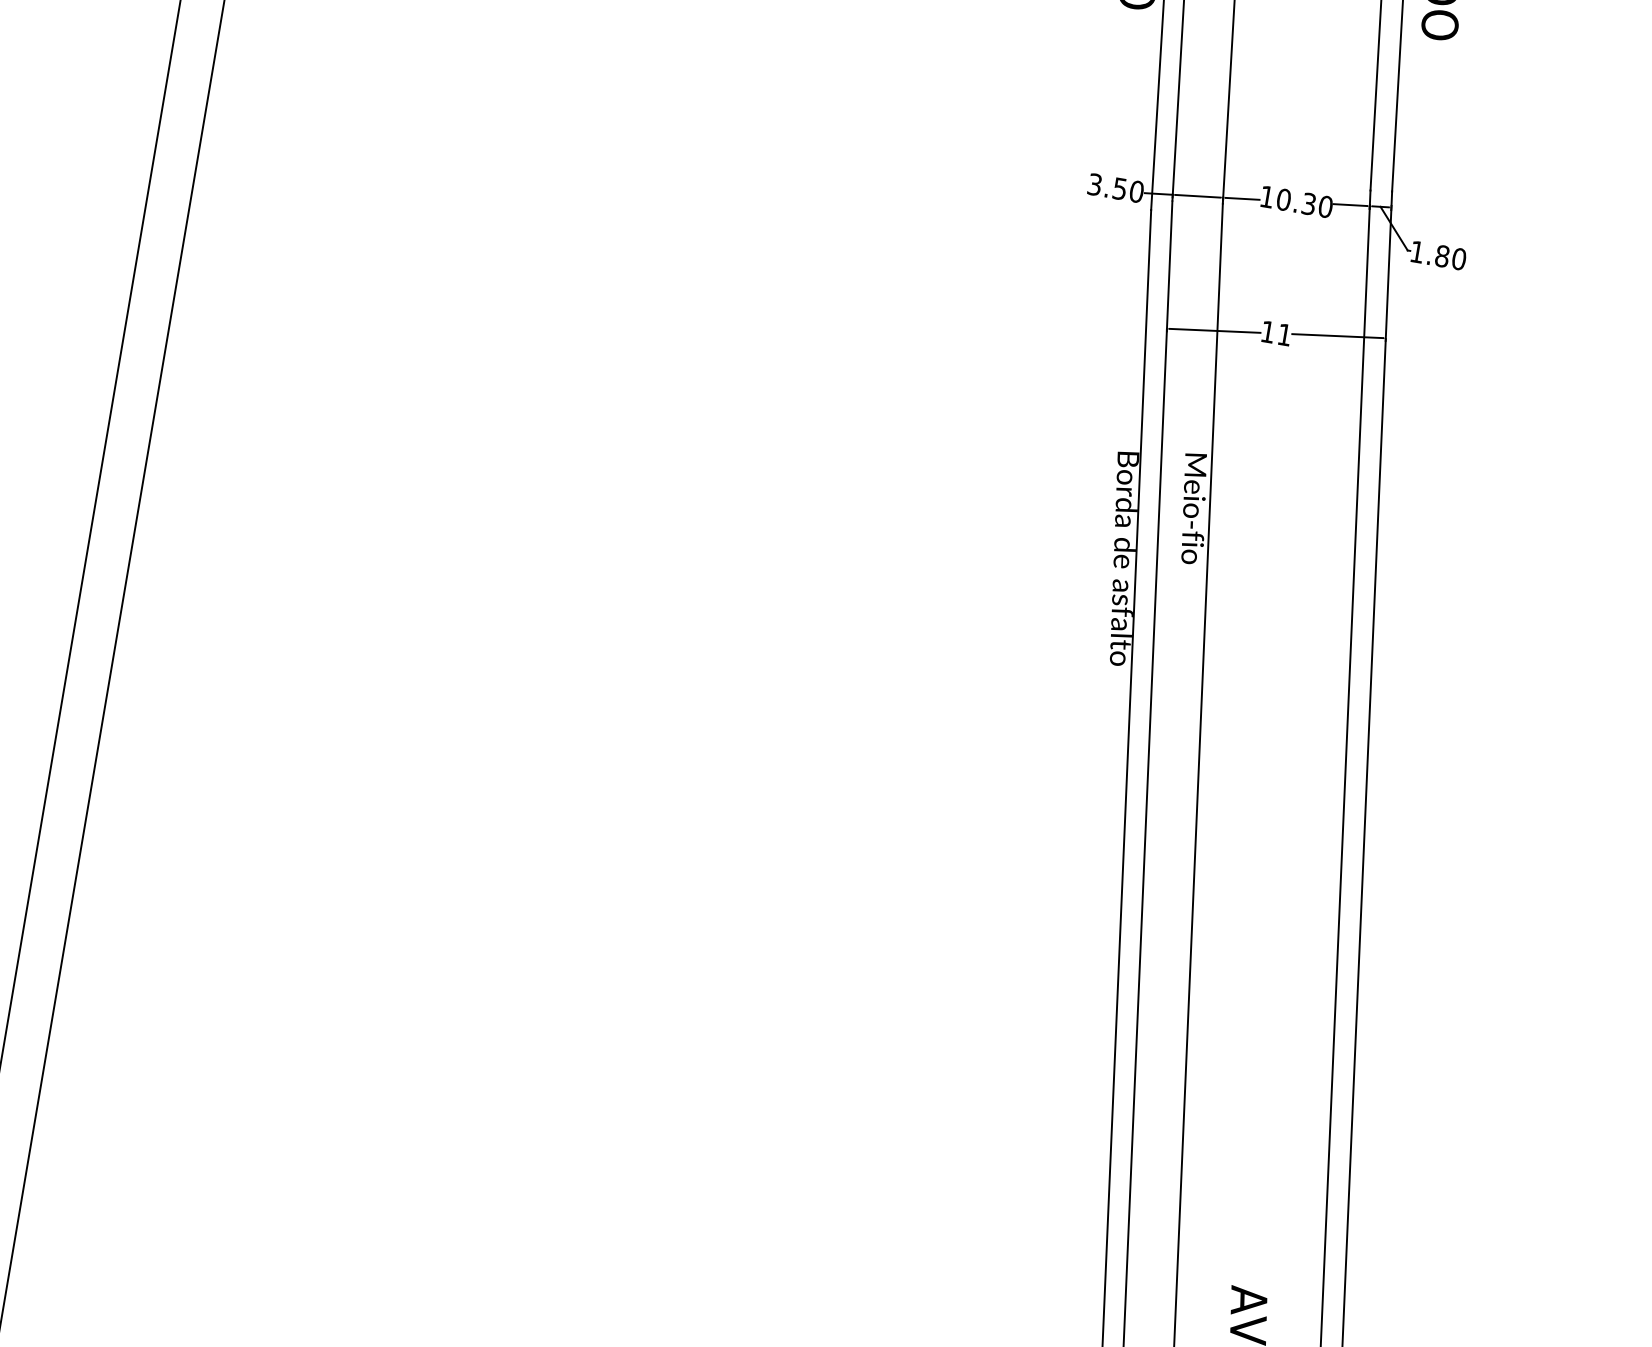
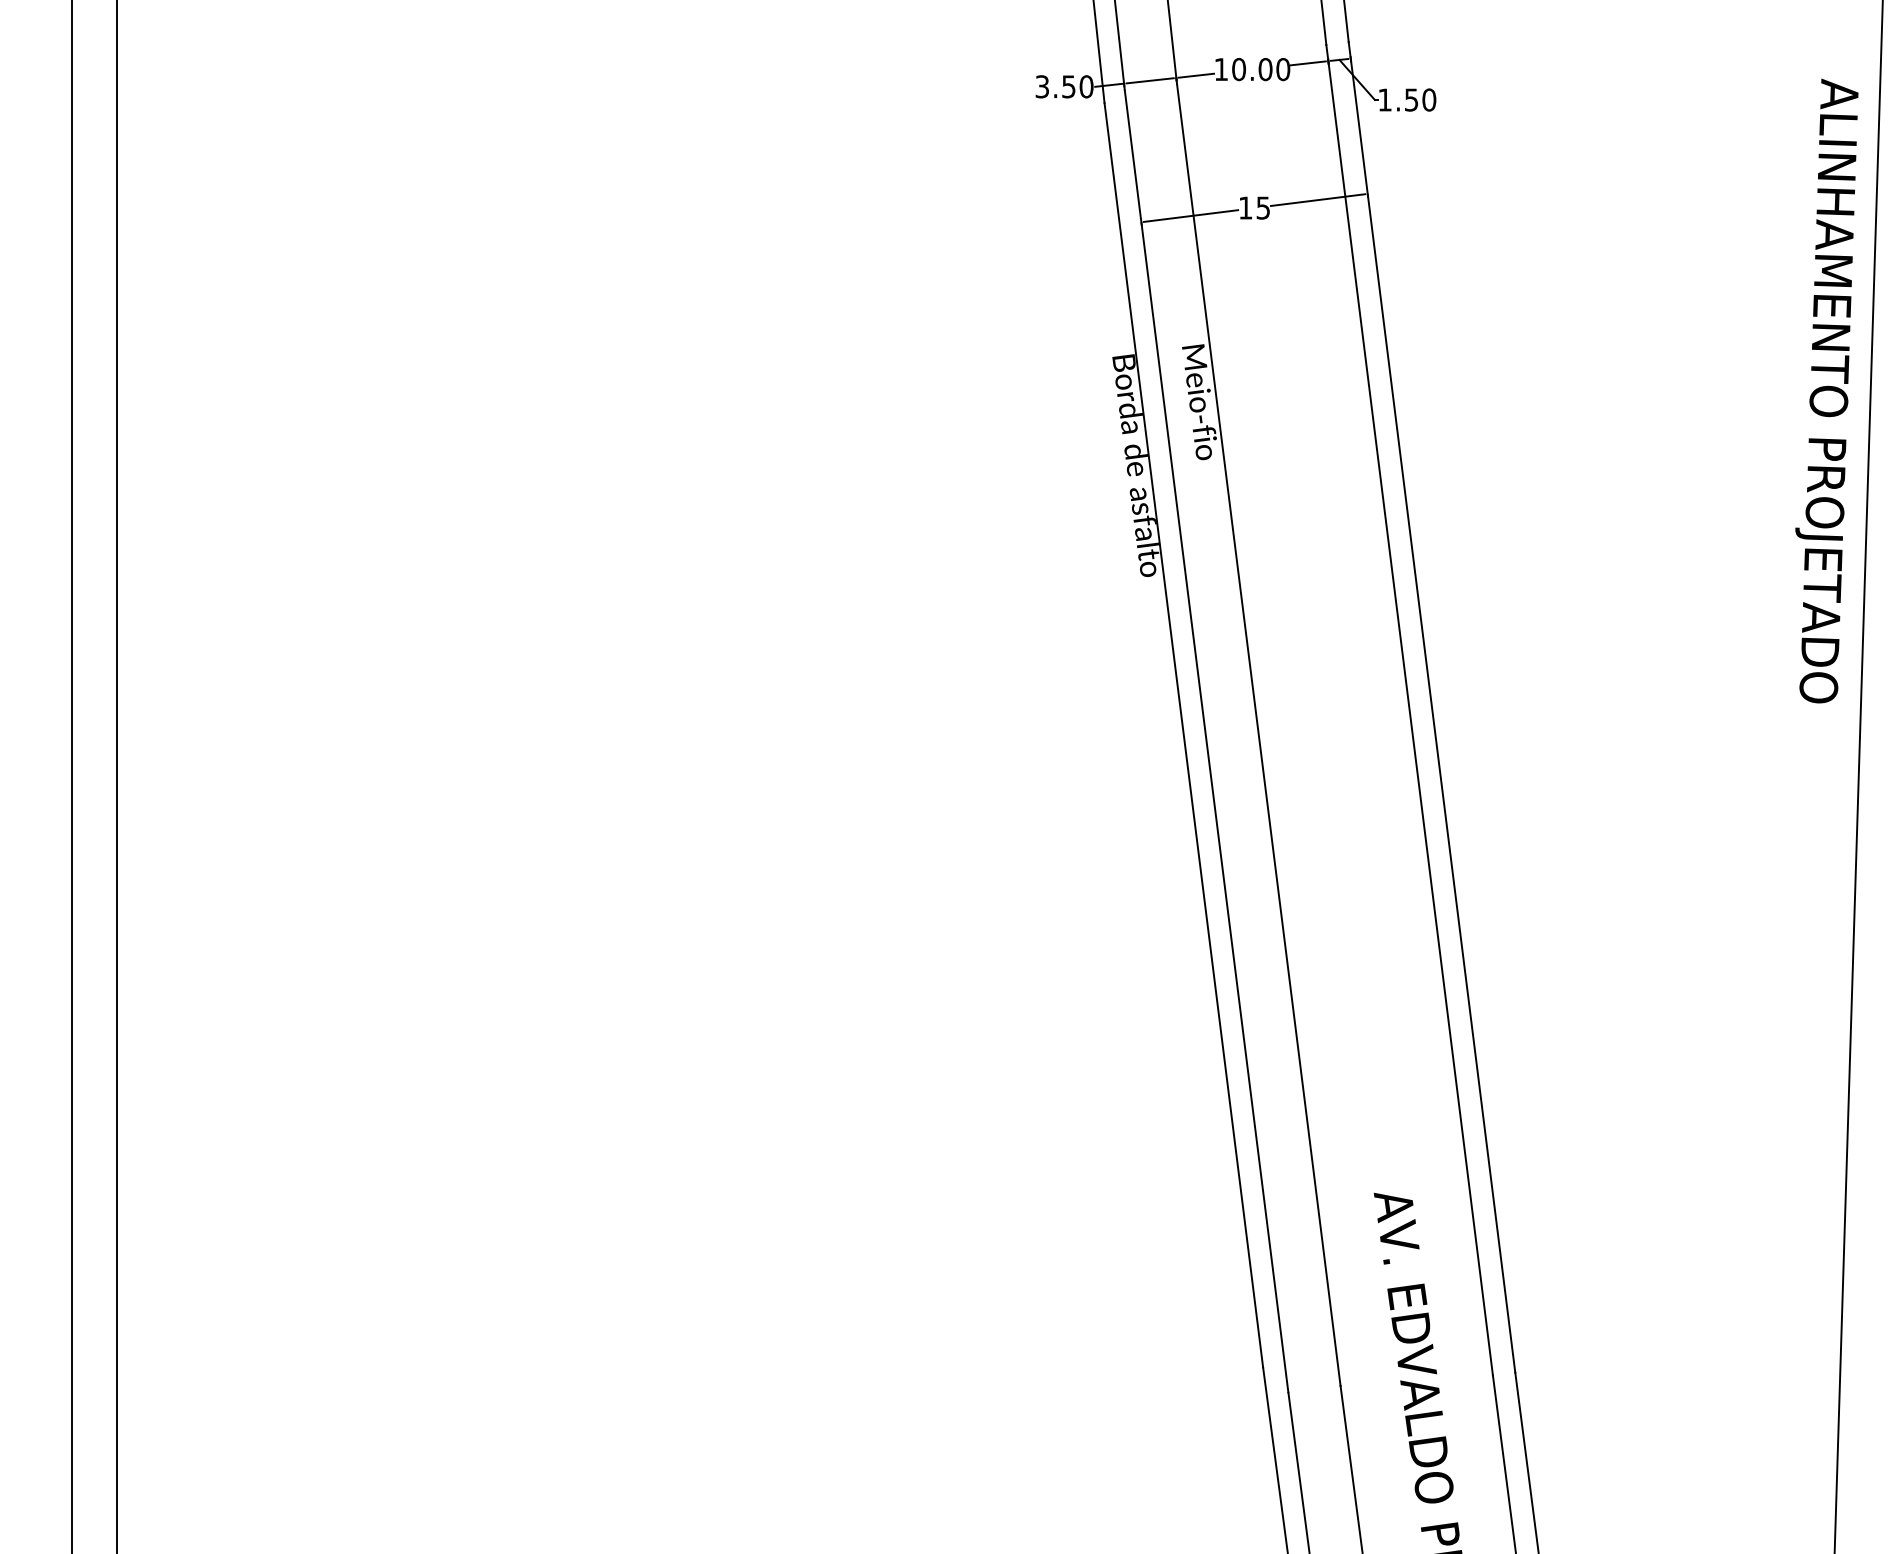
text: (1308, 204) -> (1265, 69), 10.30 -> 10.00
text: (1442, 255) -> (1411, 99), 1.80 -> 1.50
text: (1284, 334) -> (1262, 207), 11 -> 15

